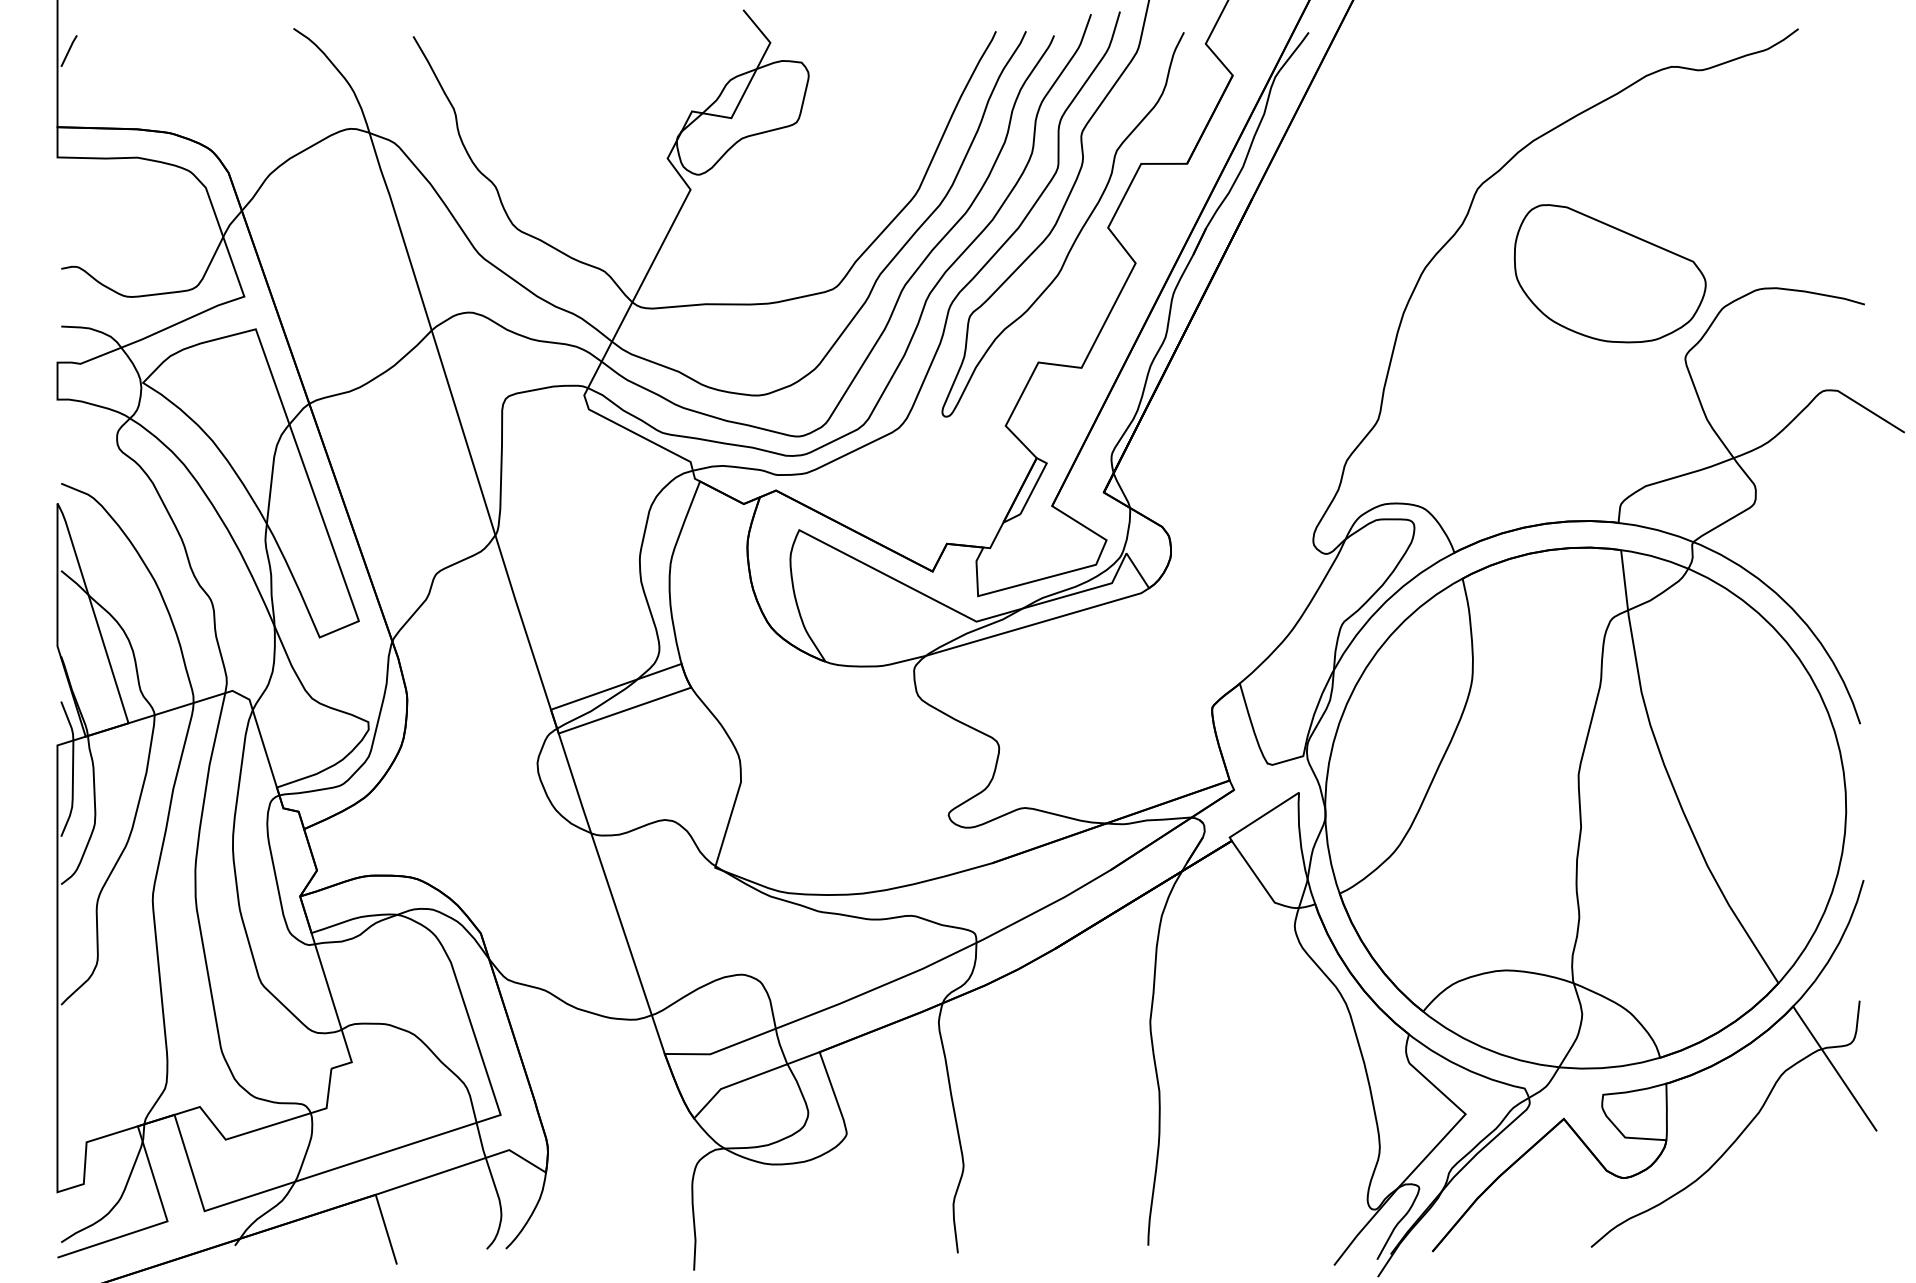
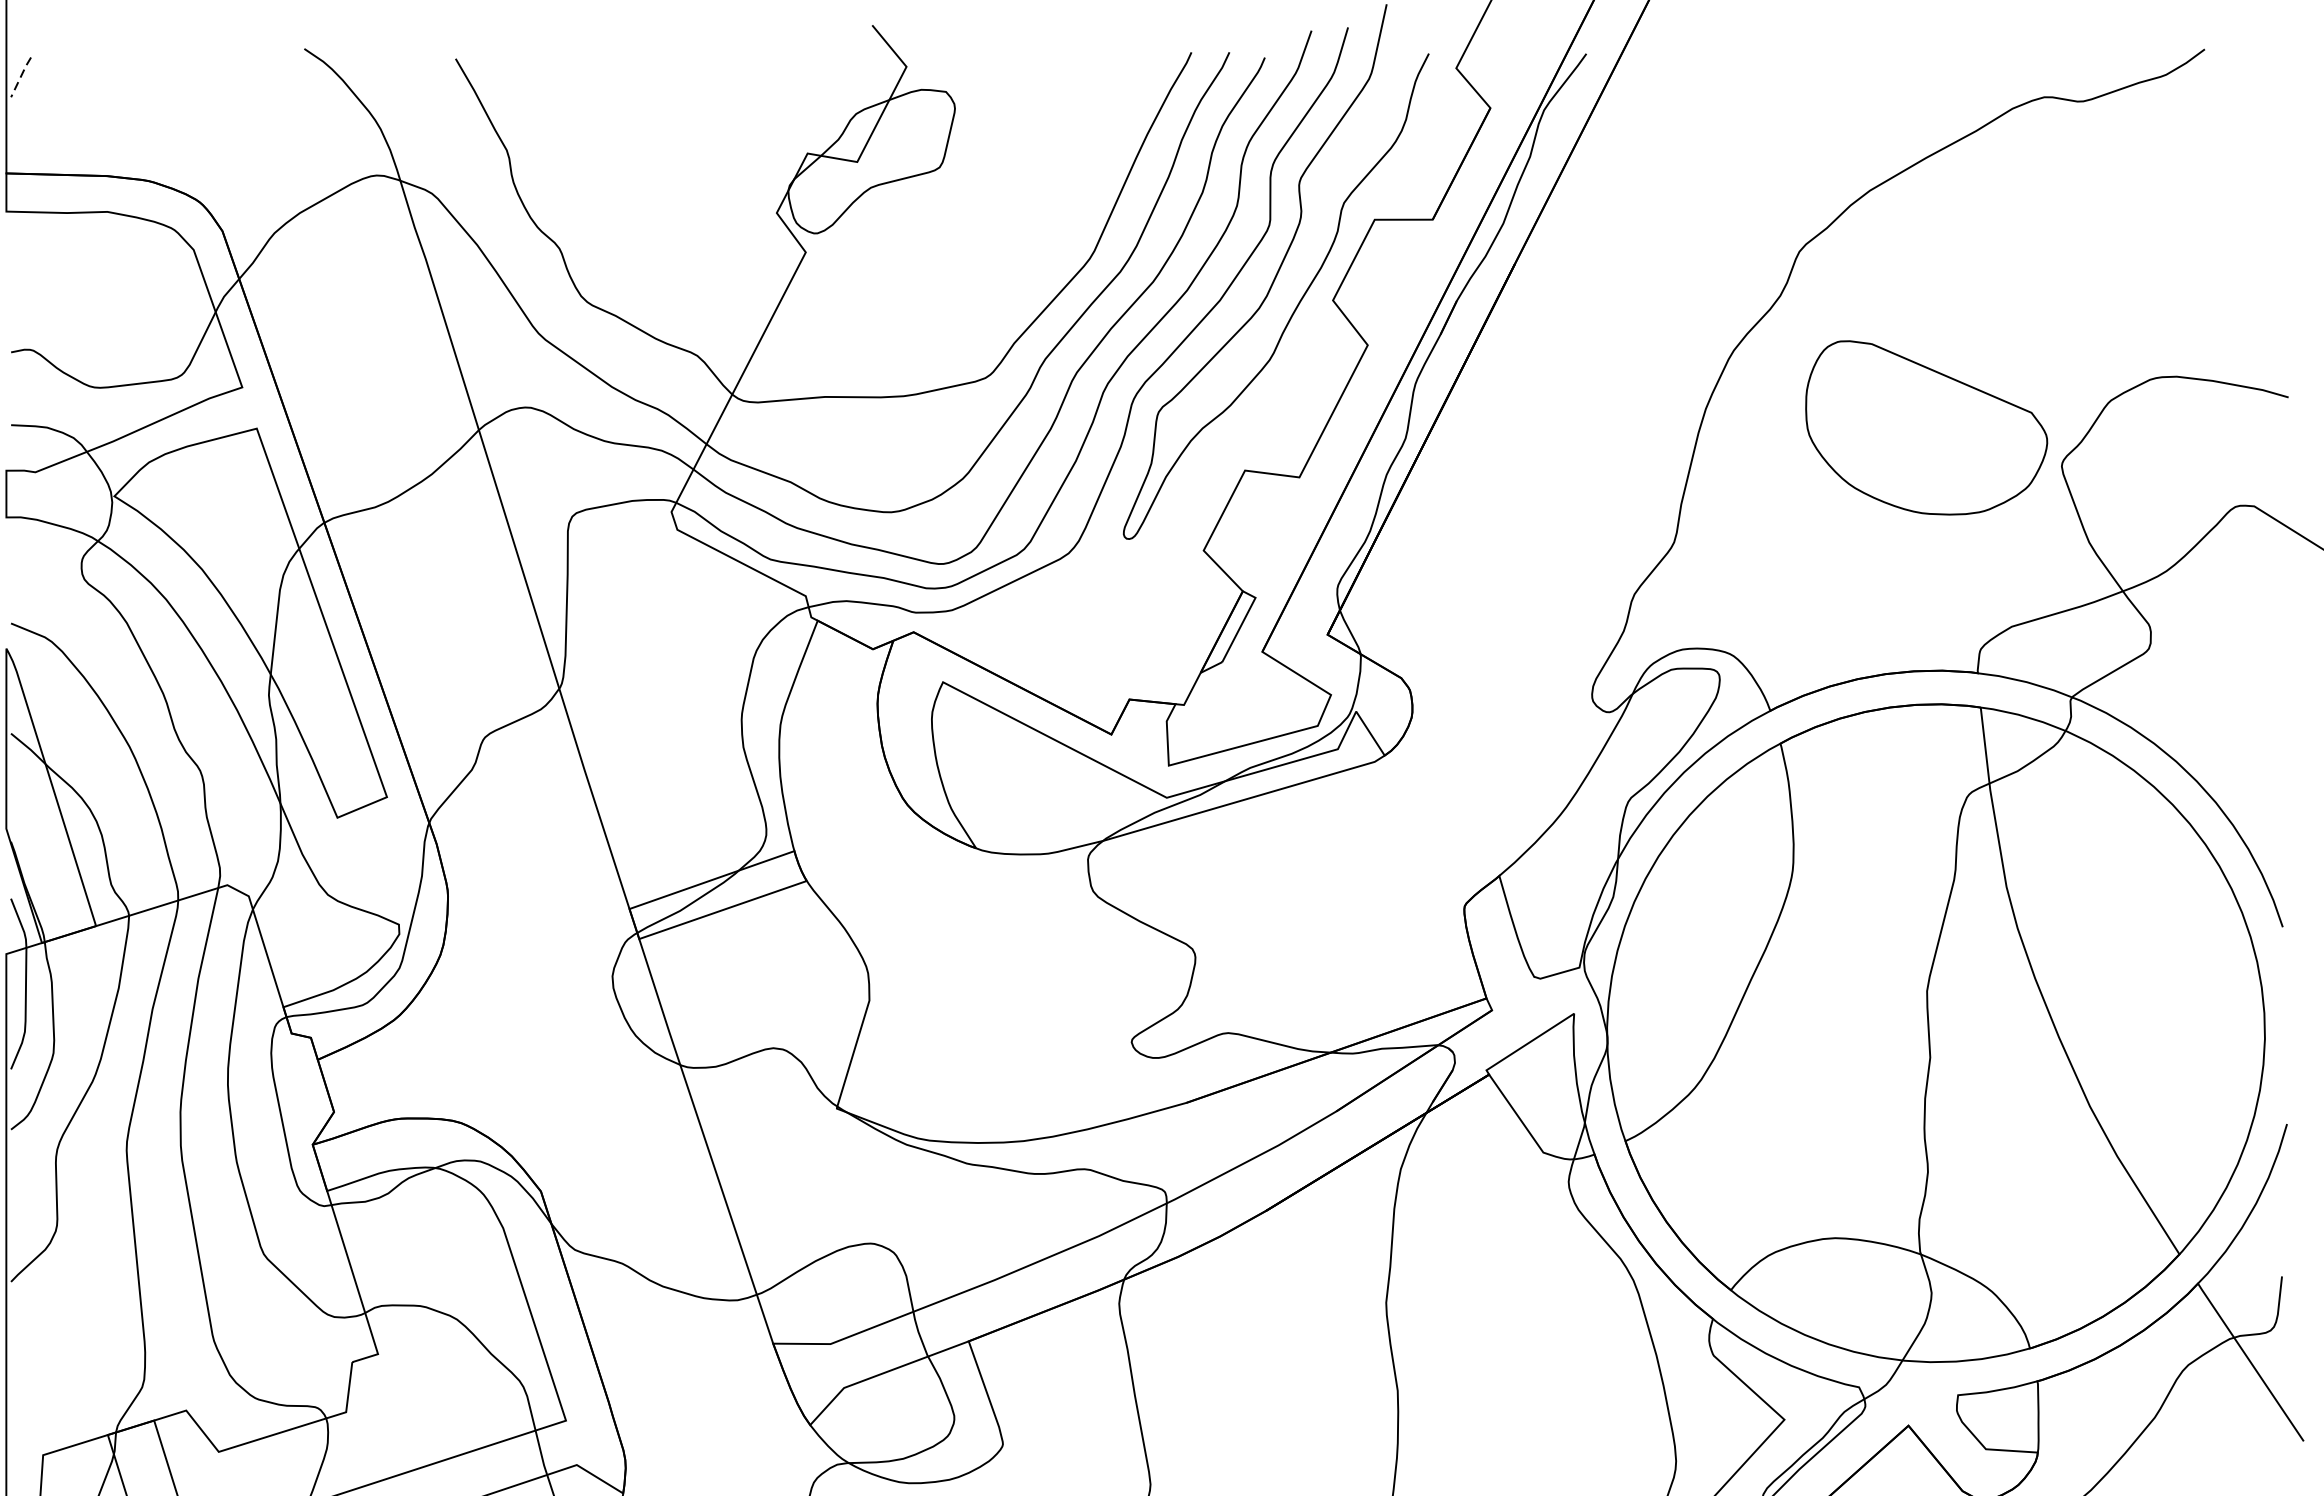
line: (68, 50) -> (20, 76), solid -> dashed
part: (1610, 273) -> (1926, 427), moved

